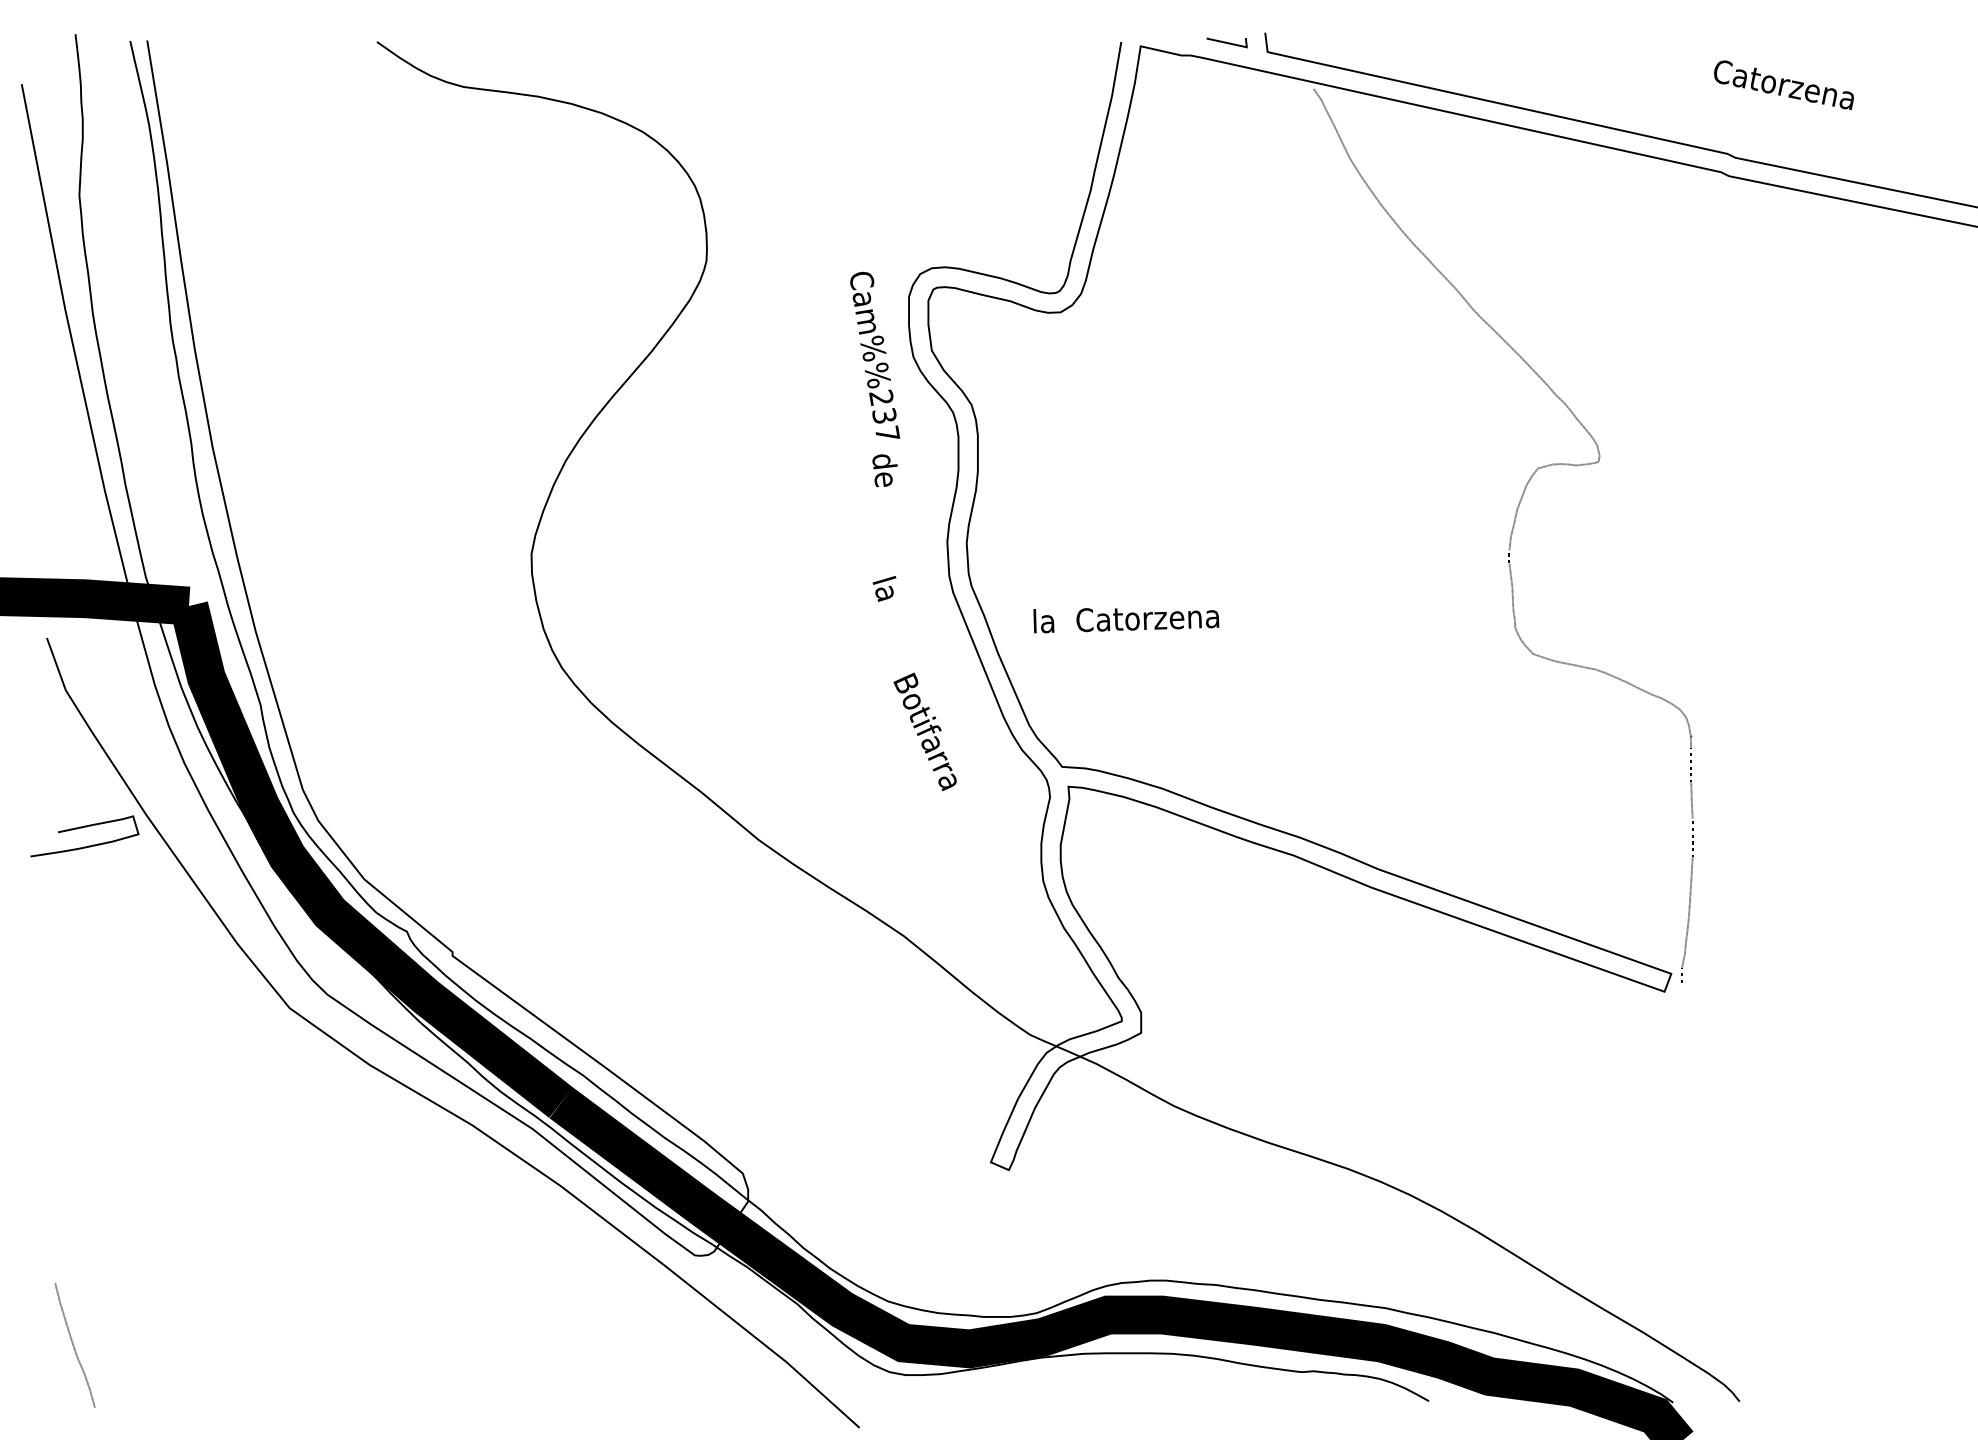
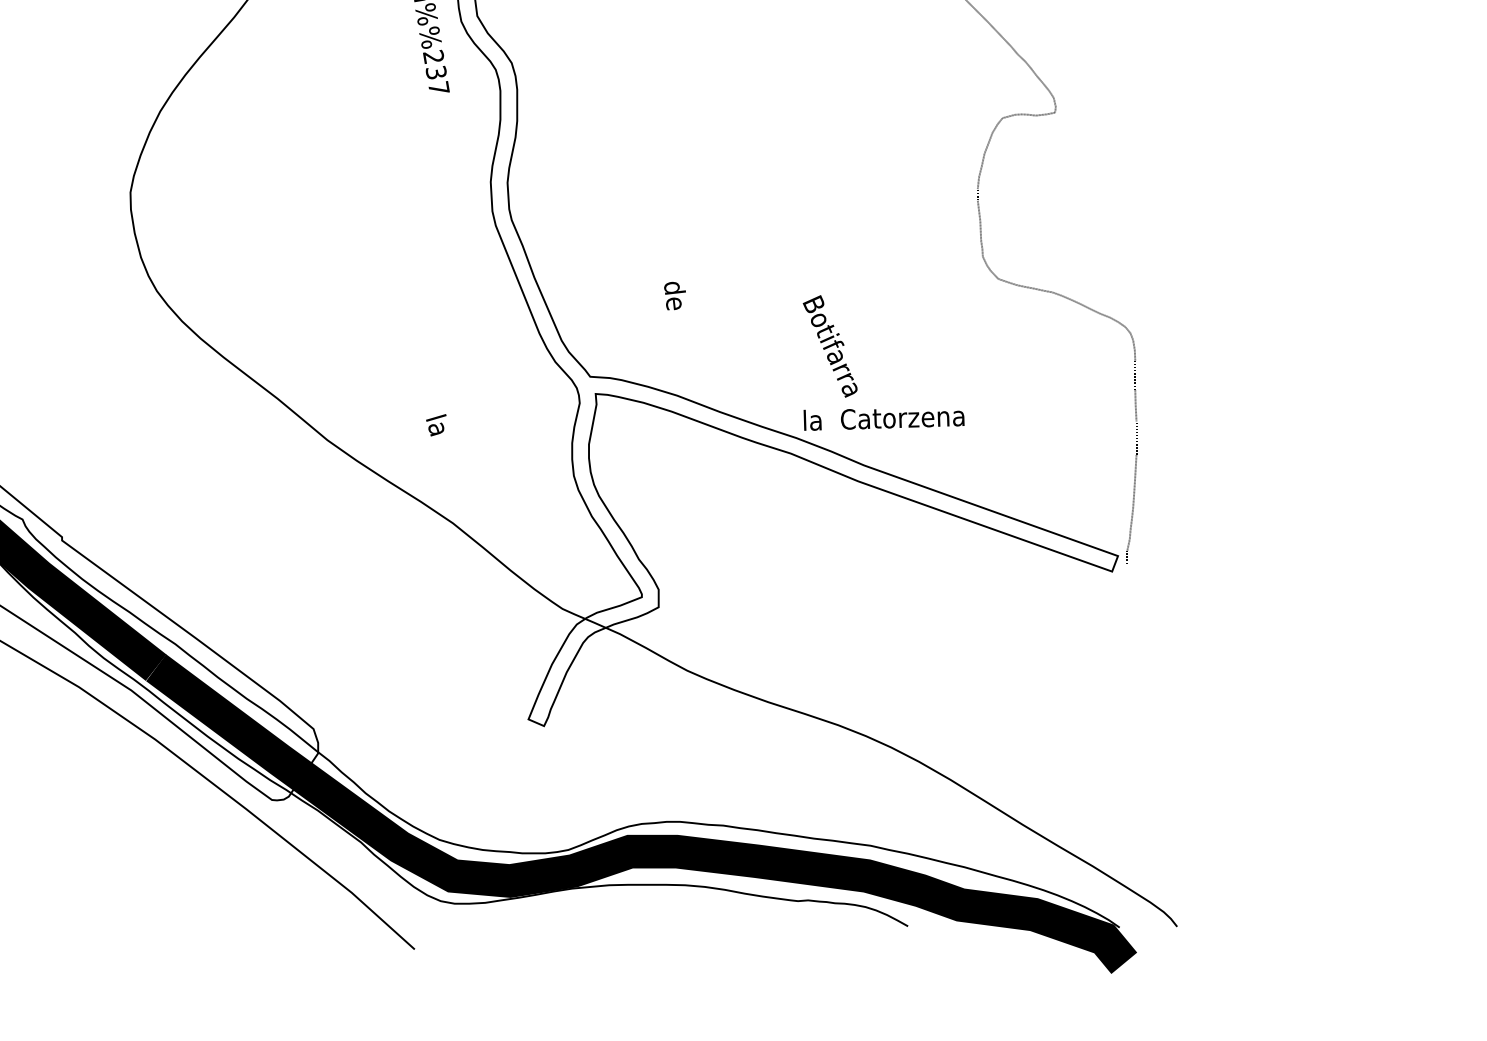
text: (884, 470) -> (674, 295), moved
text: (884, 588) -> (436, 424), moved
text: (1126, 620) -> (884, 419), moved
text: (924, 731) -> (829, 346), moved

